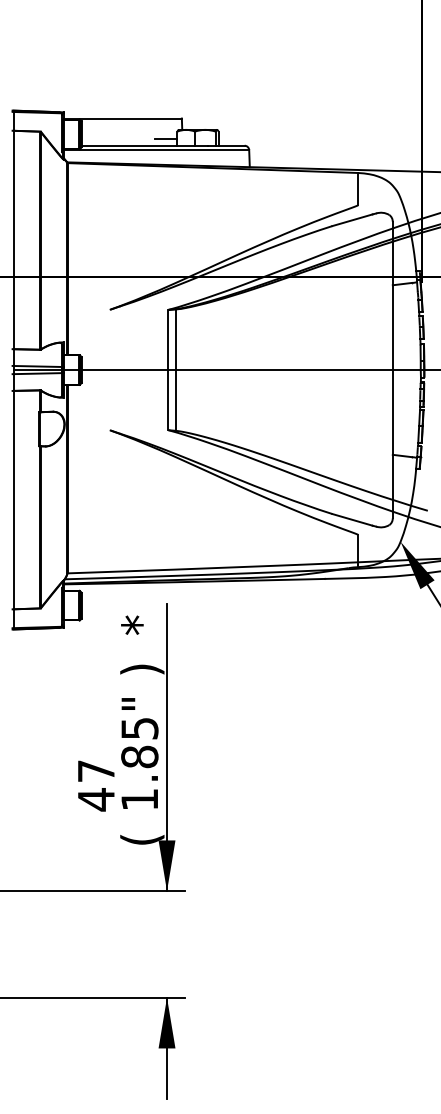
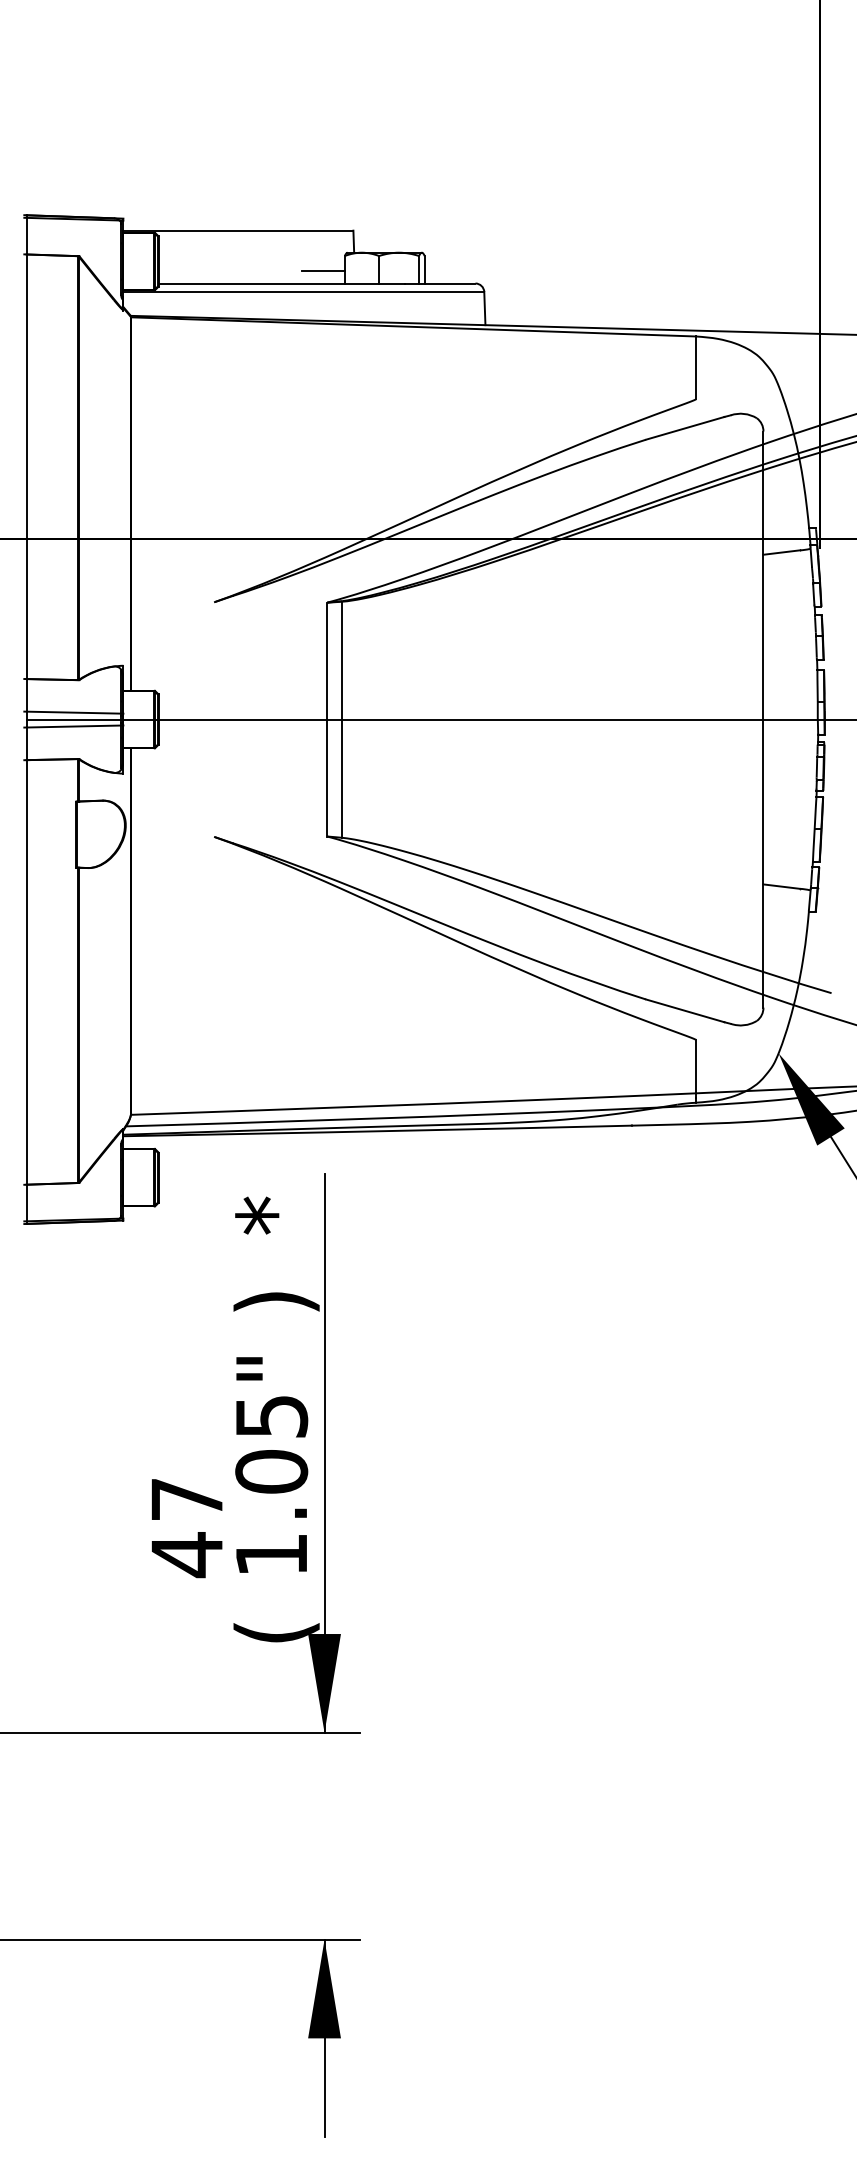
text: (139, 756) -> (271, 1470), 1.85" -> 1.05"

